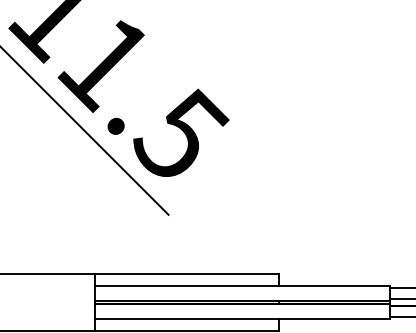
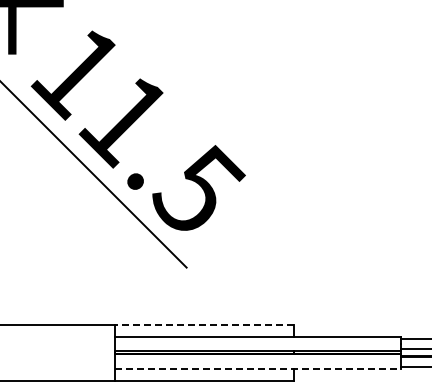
line: (186, 273) -> (204, 324), solid -> dashed
line: (242, 318) -> (258, 368), solid -> dashed

